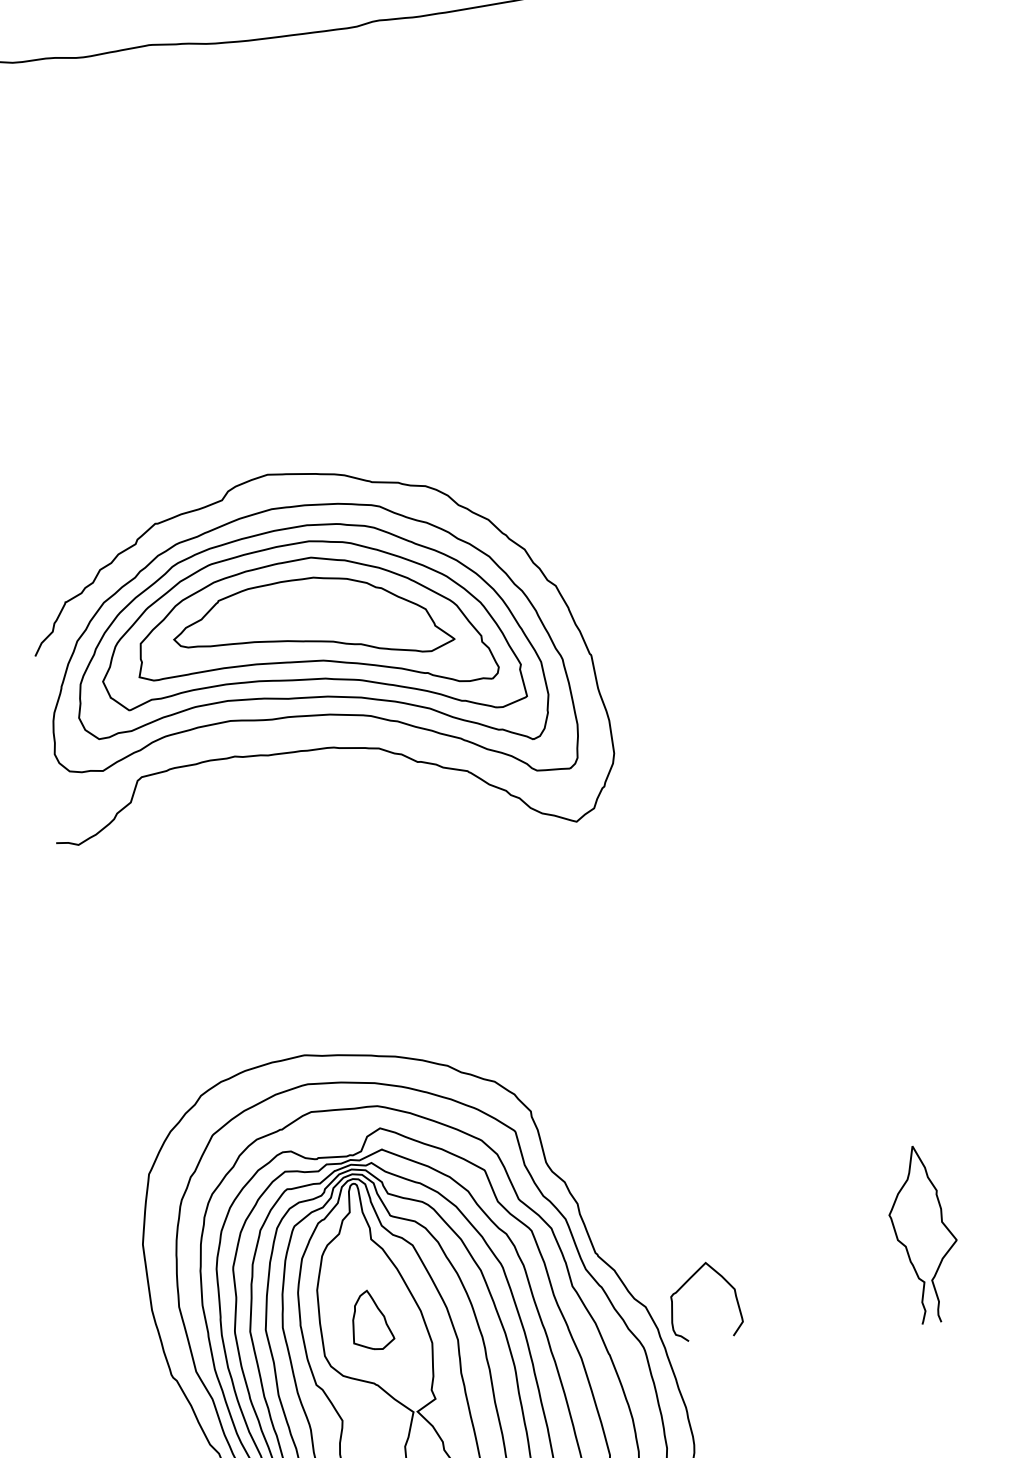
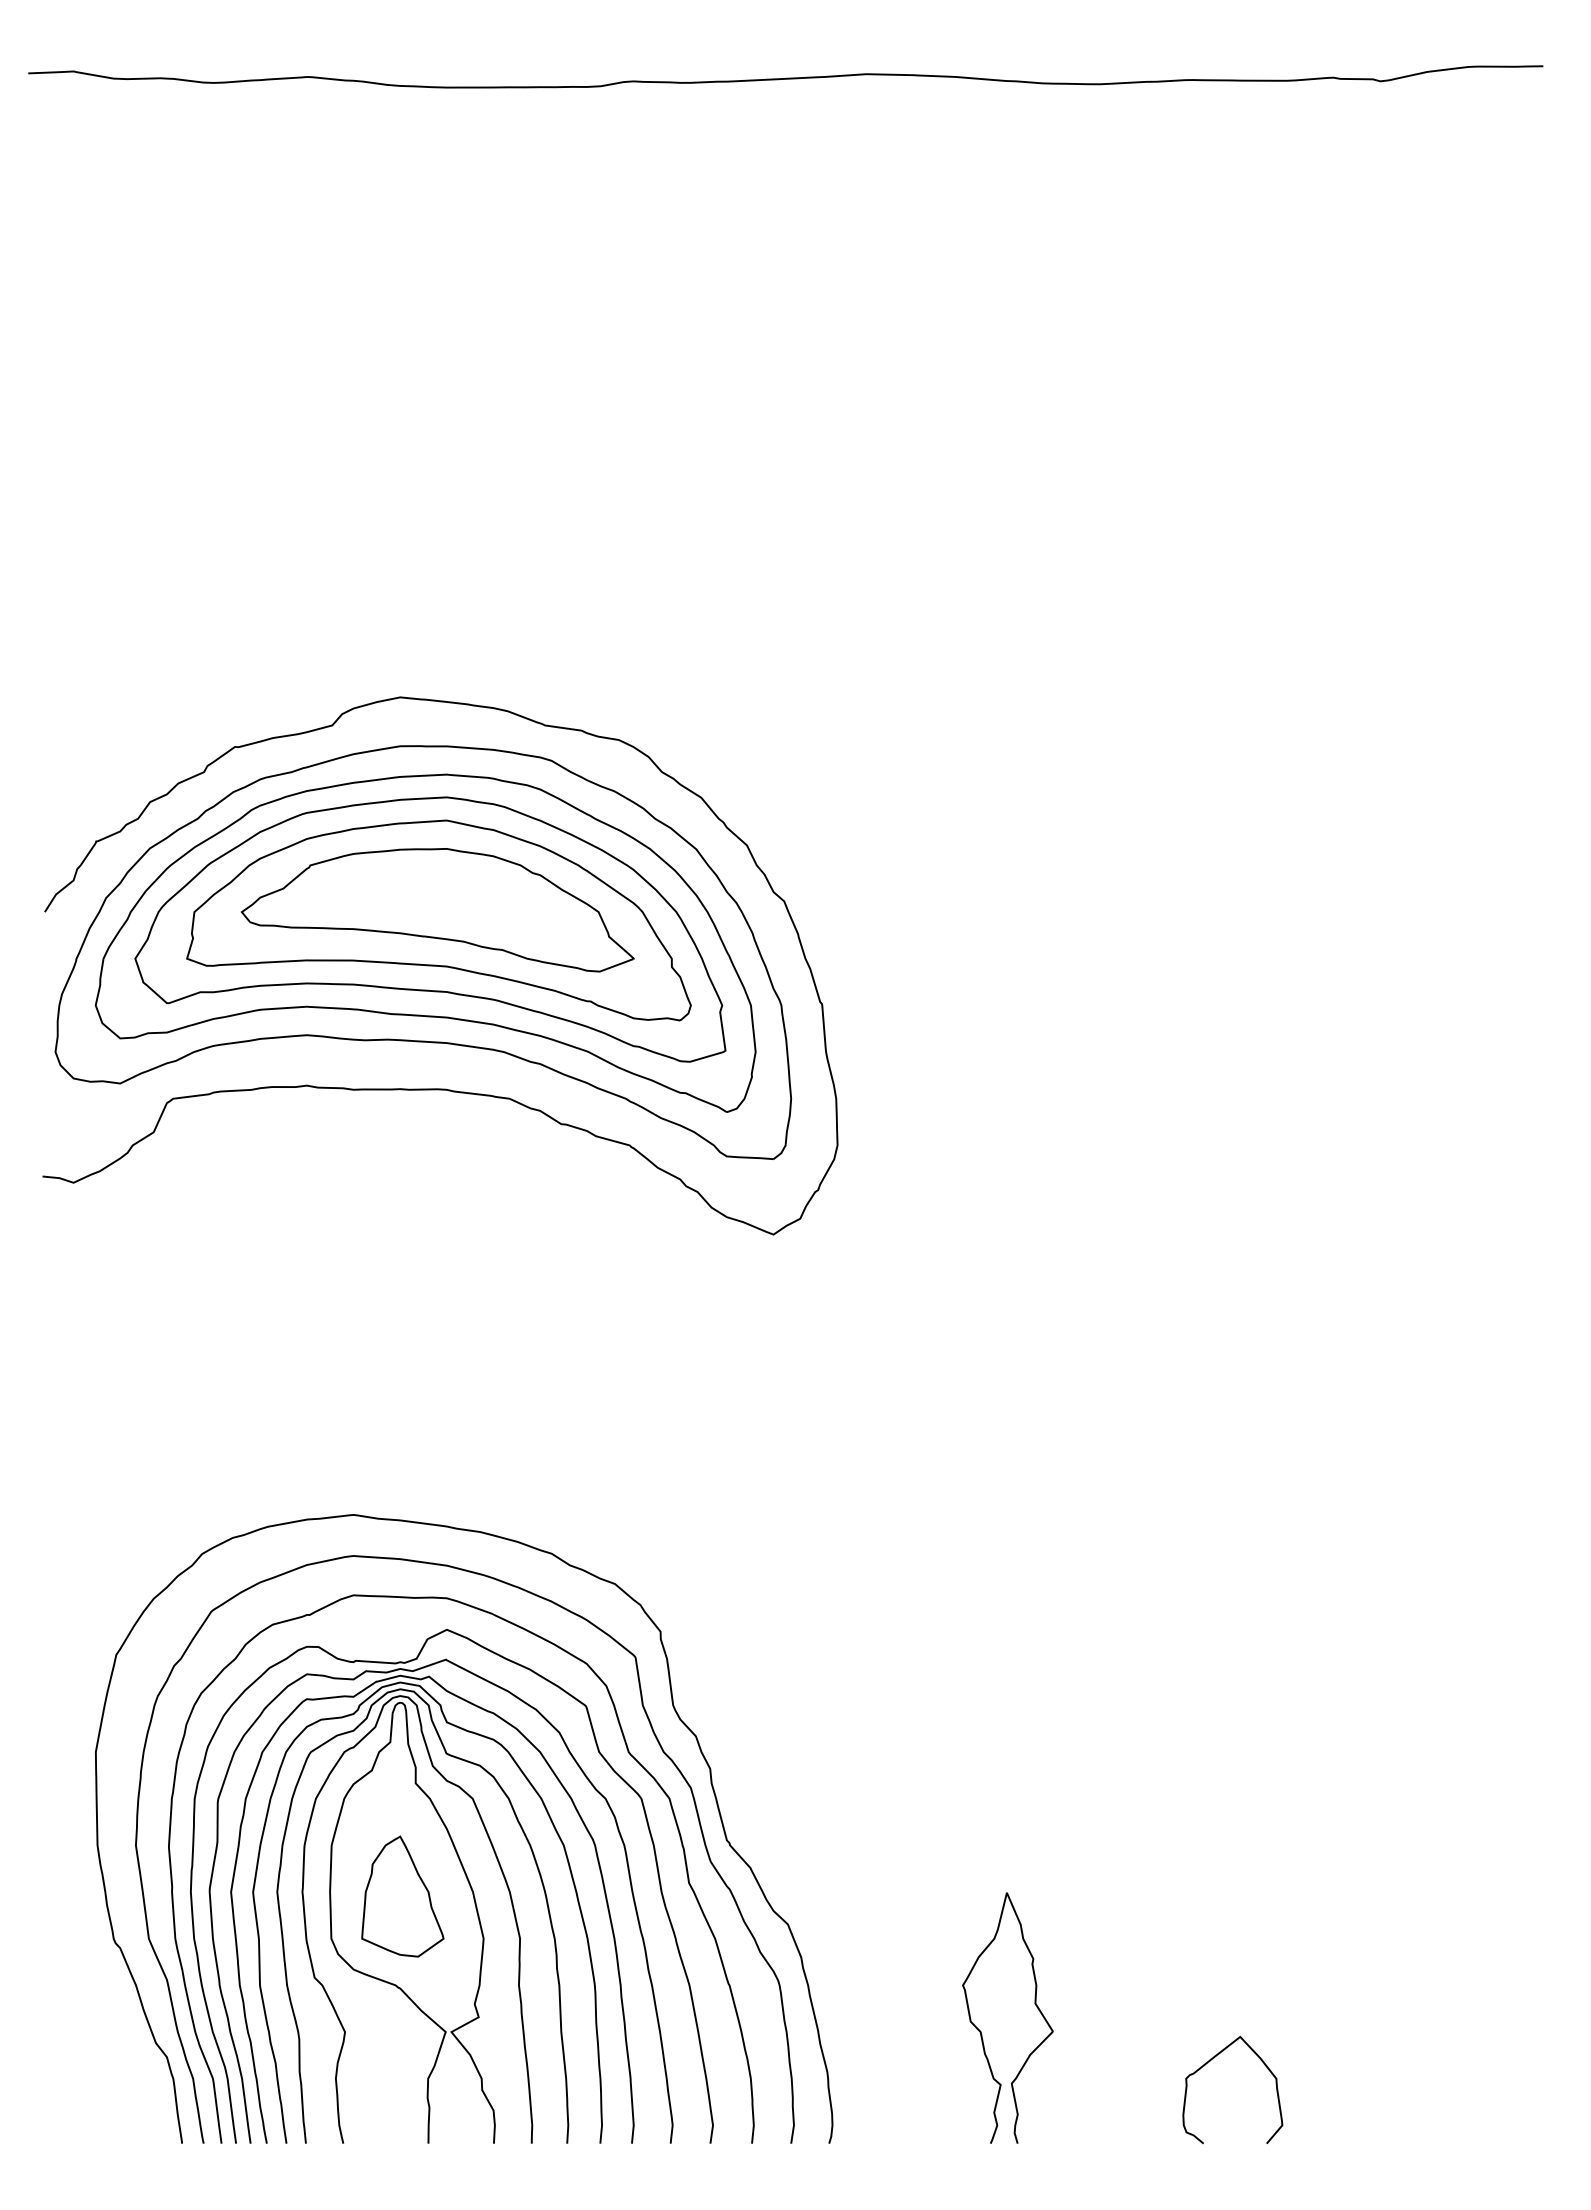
curve: (906, 1246) -> (981, 2031), moved
curve: (686, 1283) -> (1209, 2062), moved
part: (371, 1320) -> (402, 1896), size x1.43

